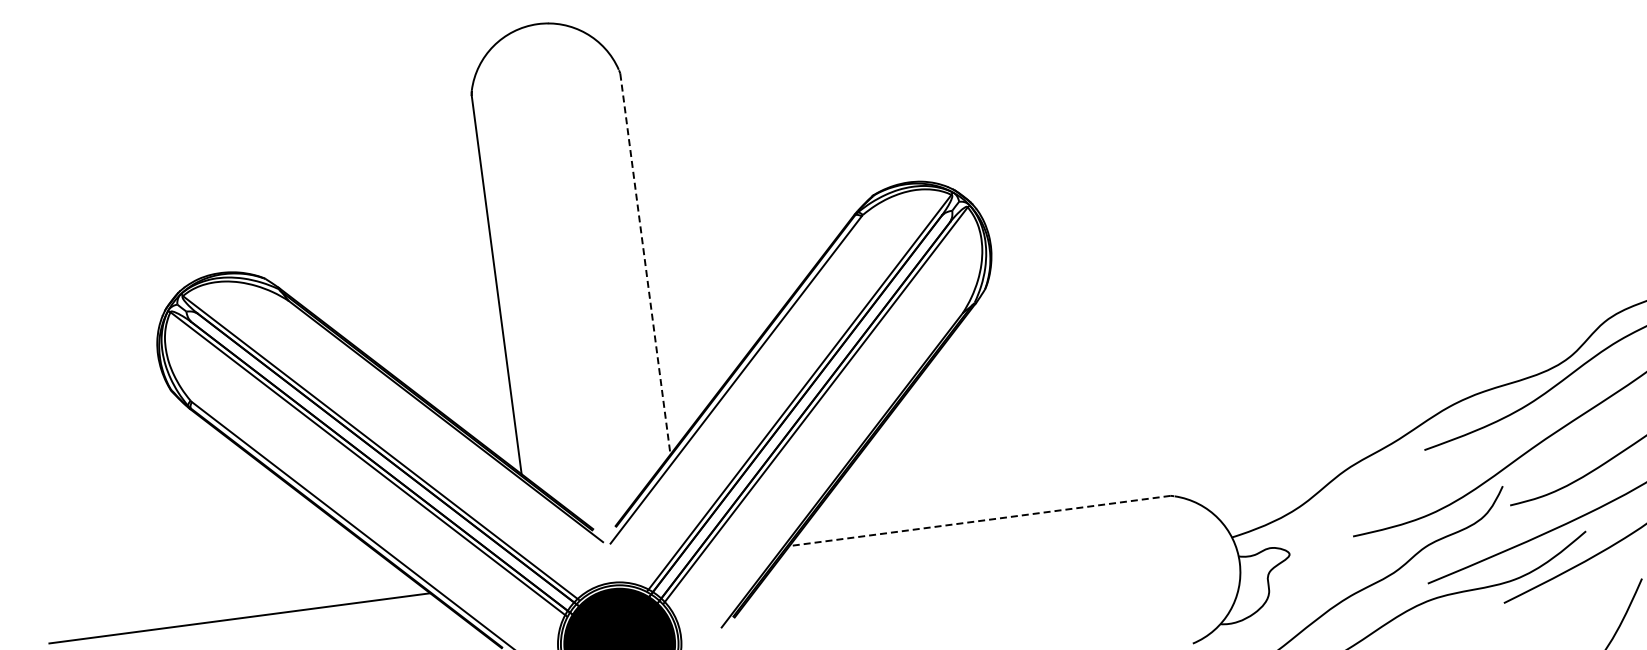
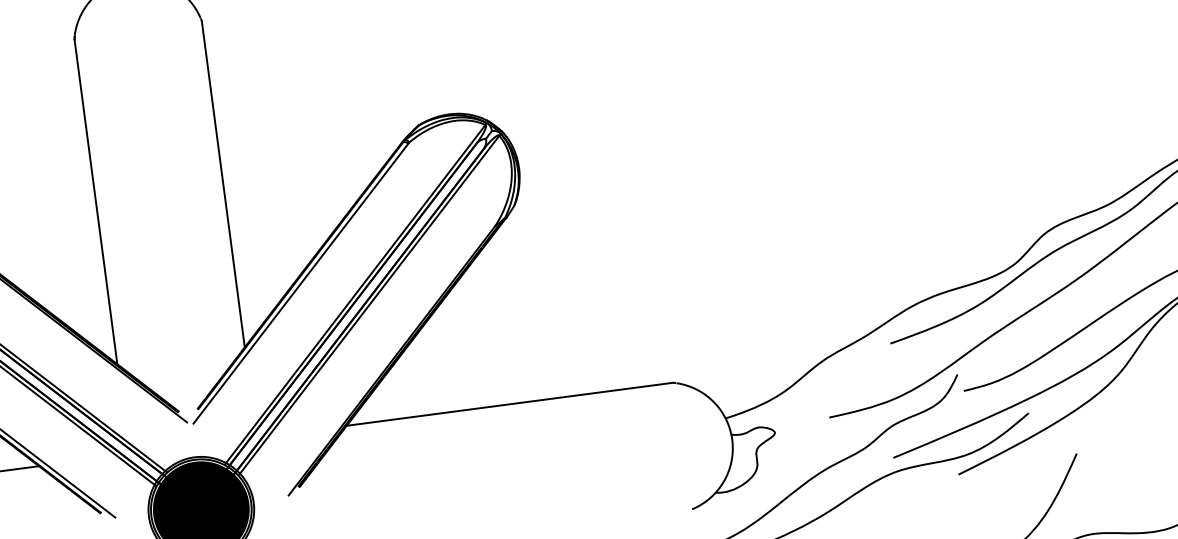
line: (645, 264) -> (223, 184), dashed -> solid
line: (979, 521) -> (509, 404), dashed -> solid

